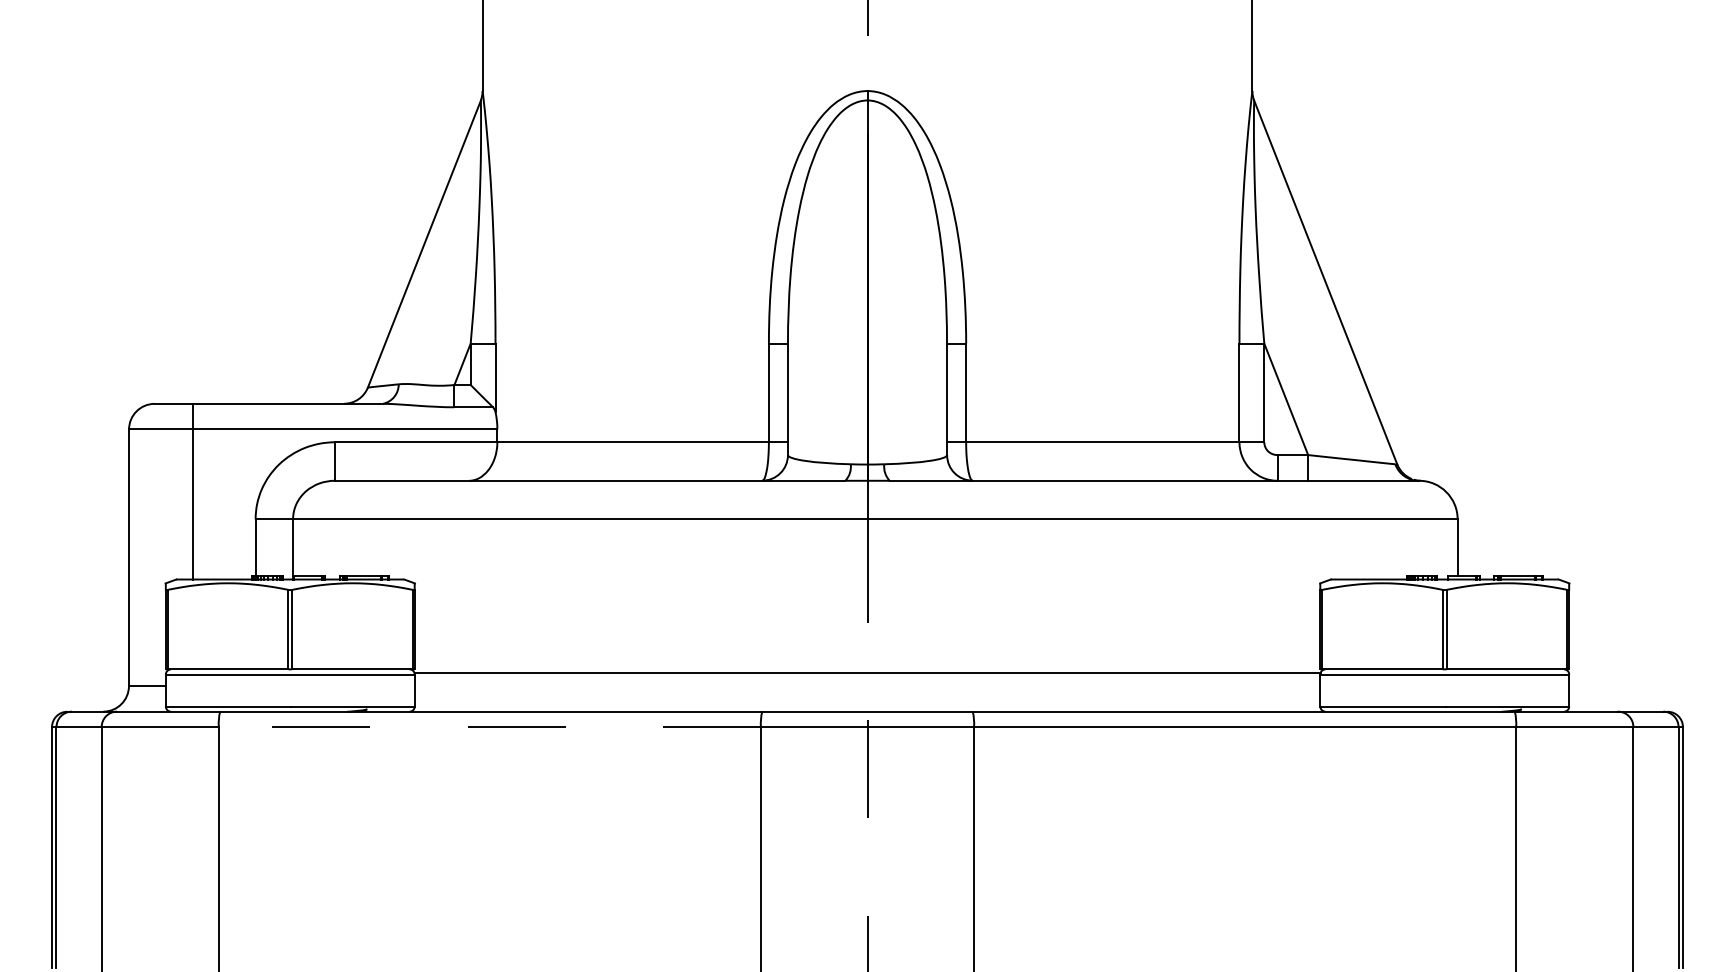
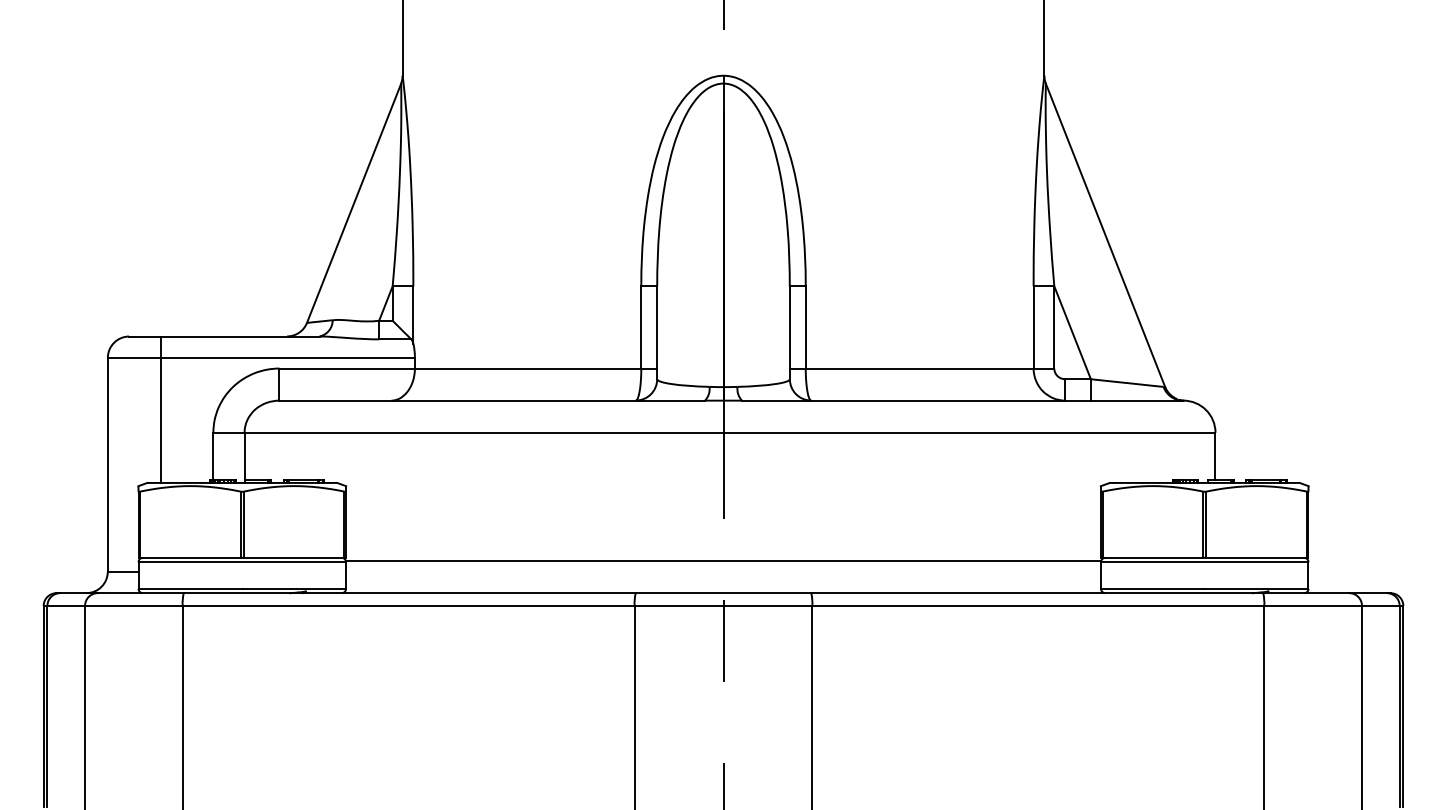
line: (489, 727) -> (408, 606), dashed -> solid

